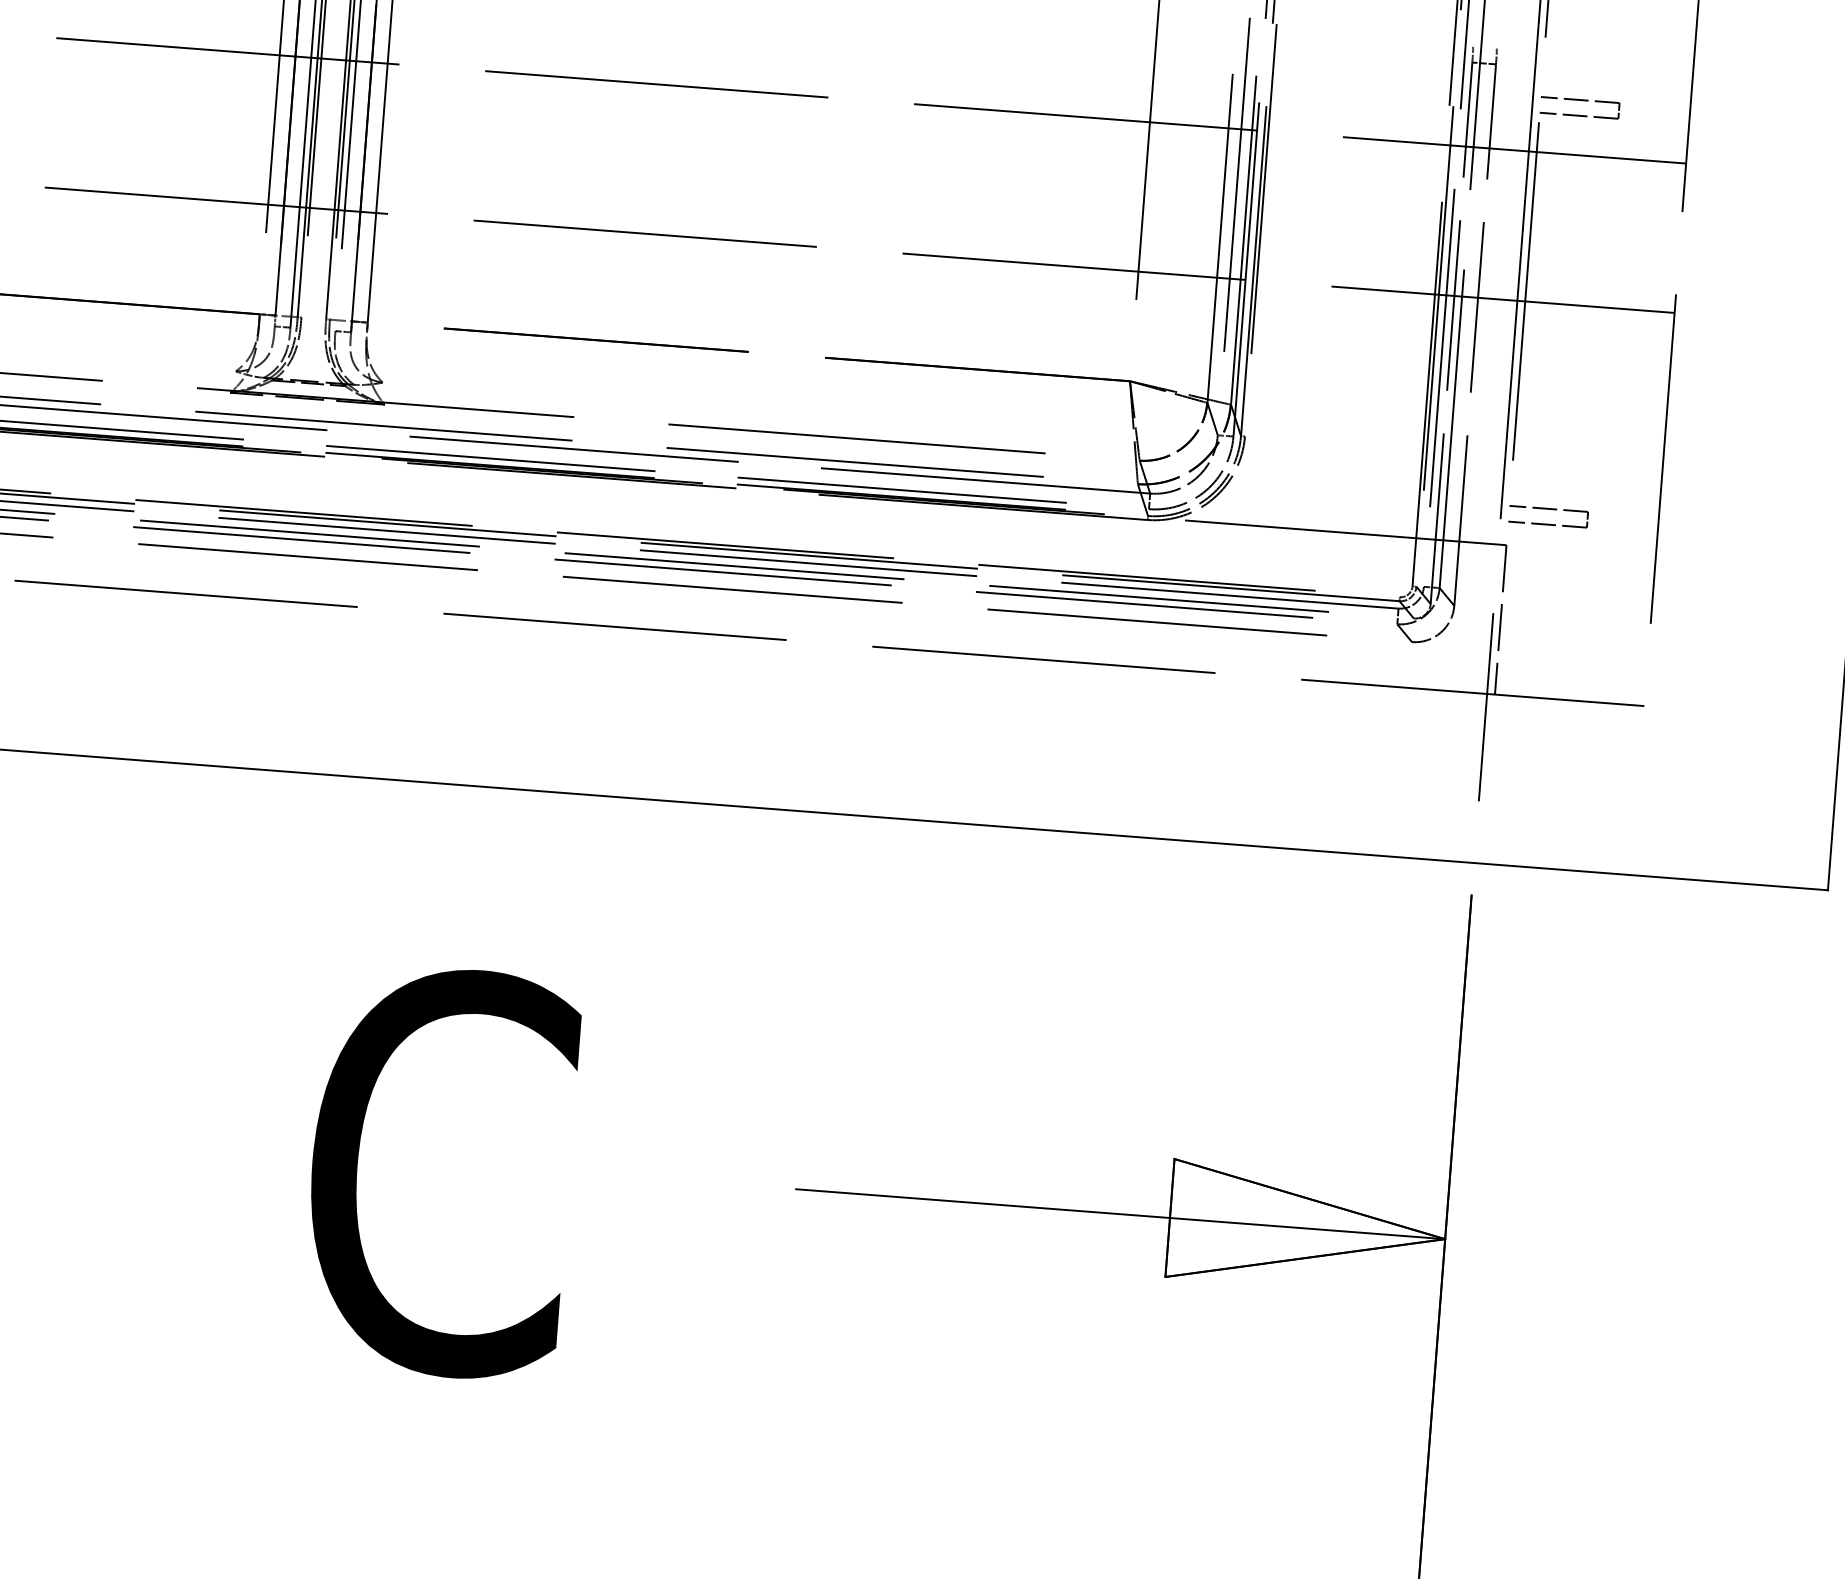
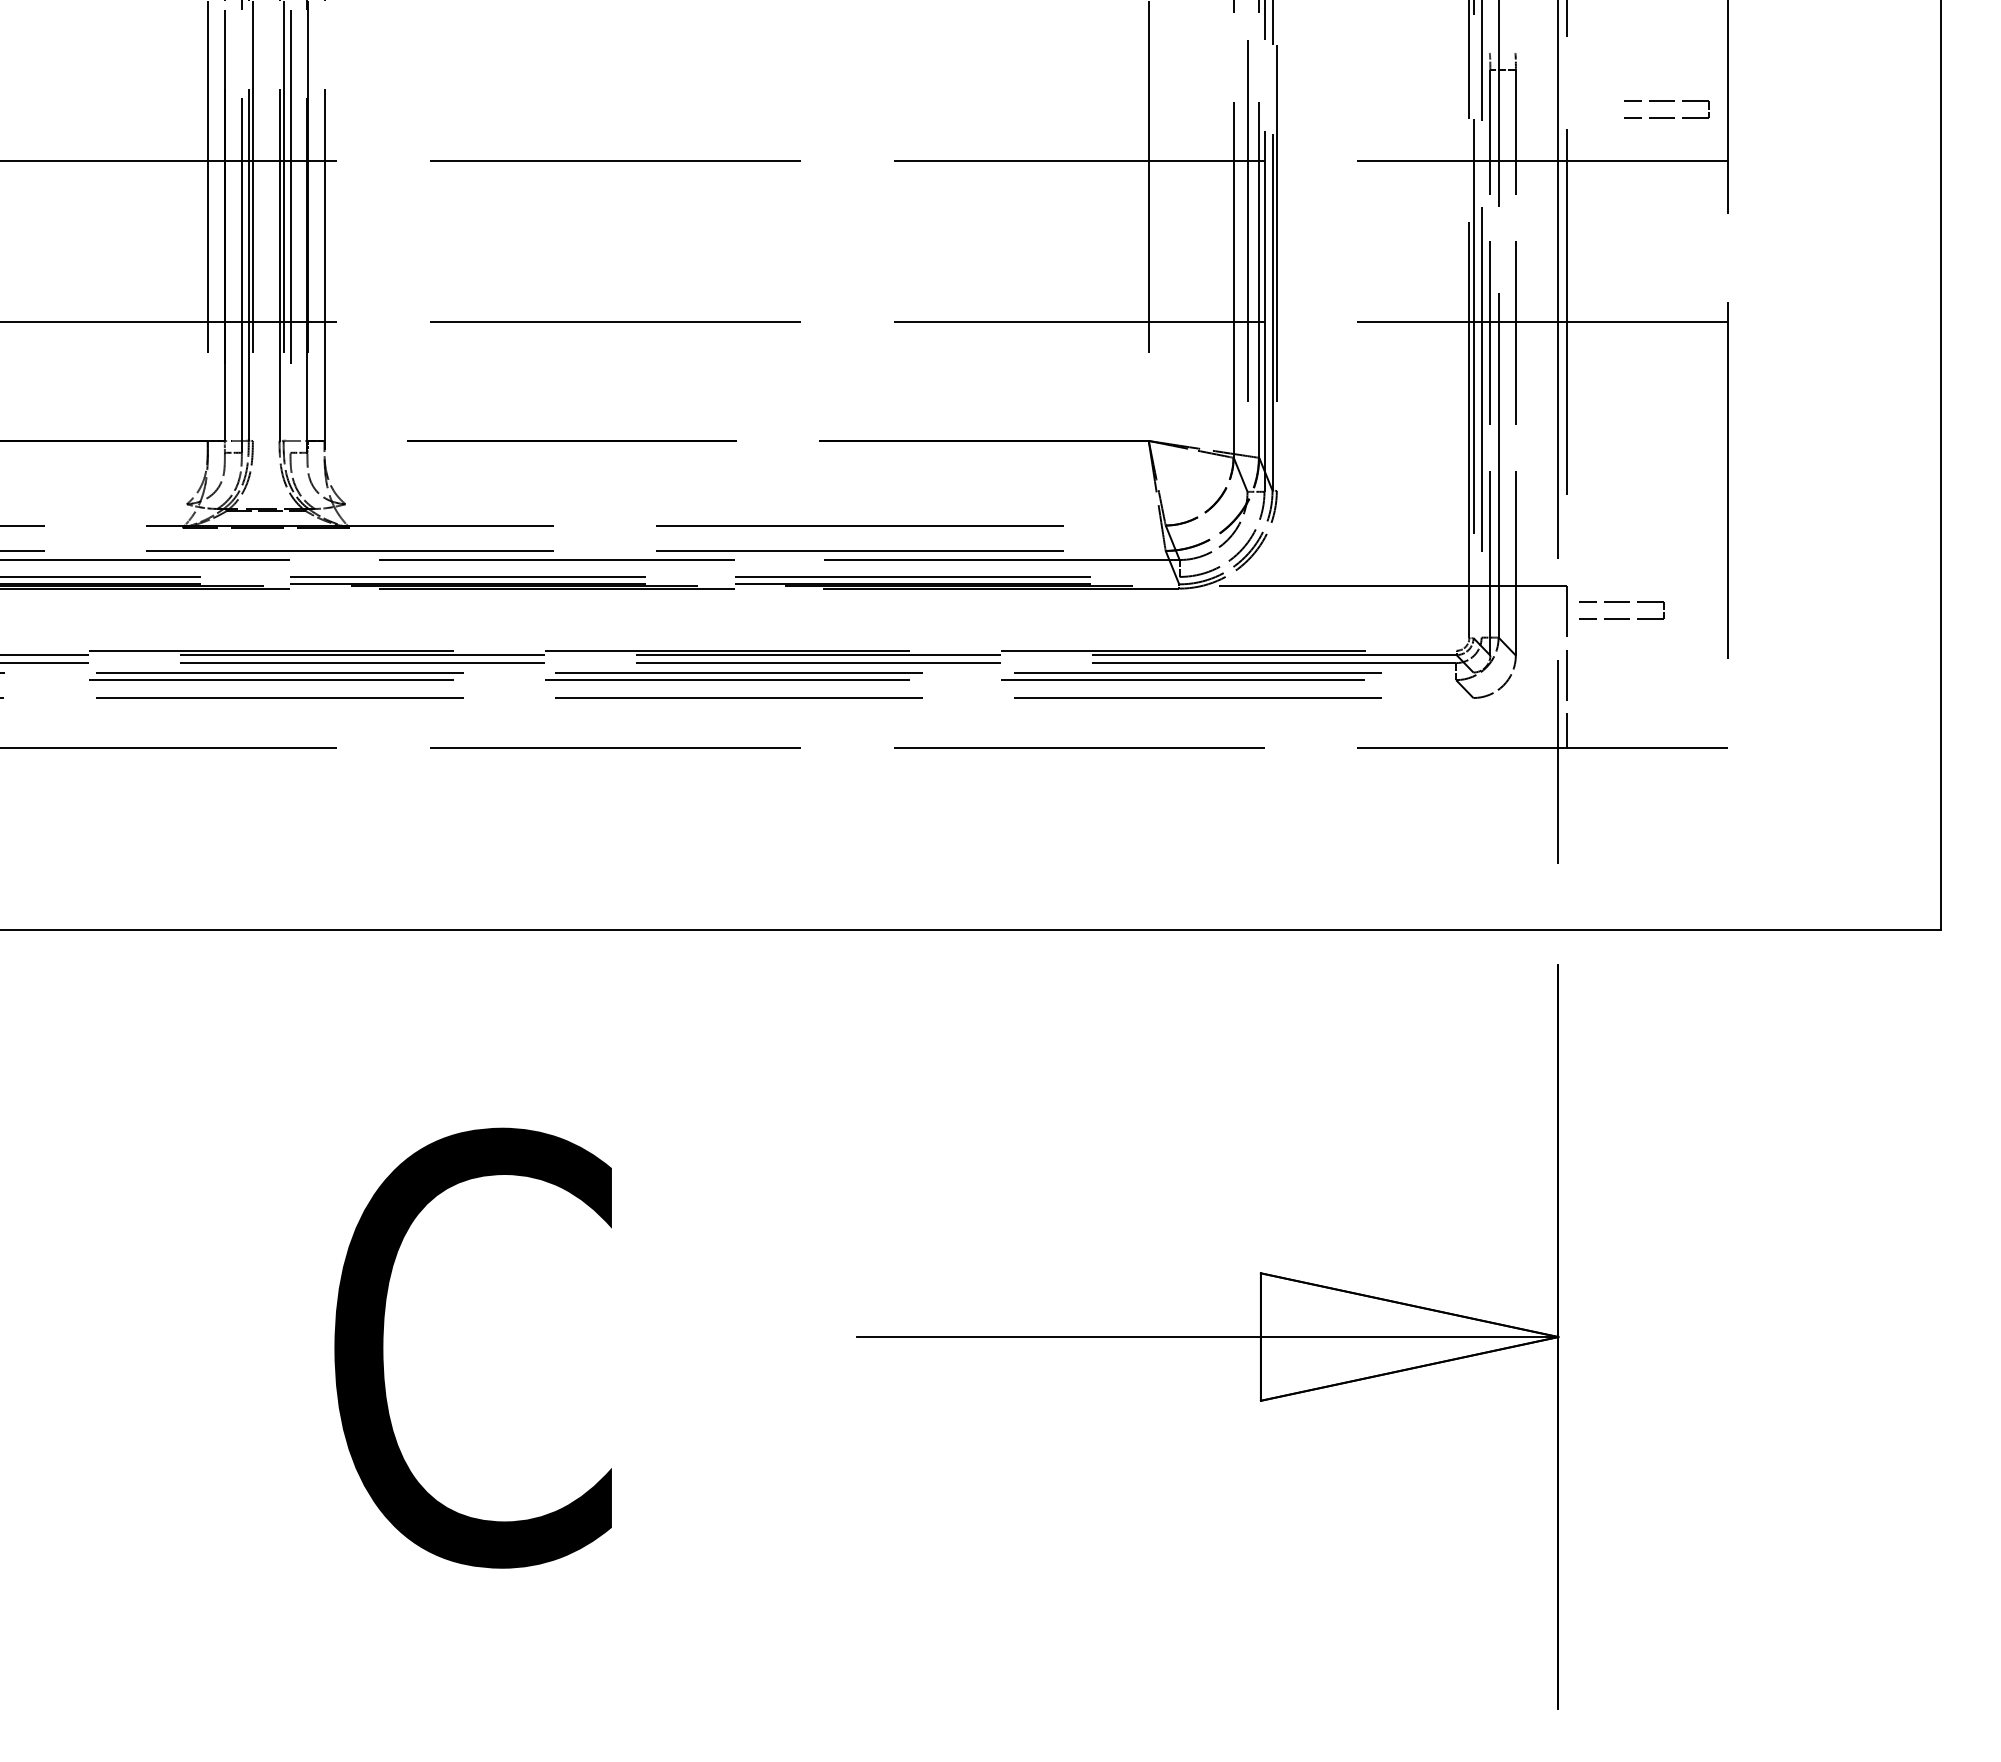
part: (1580, 100) -> (1666, 101), moved
part: (1548, 509) -> (1621, 602), moved

